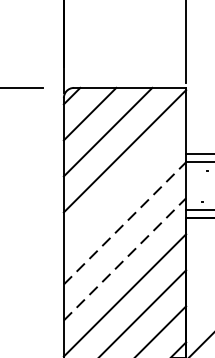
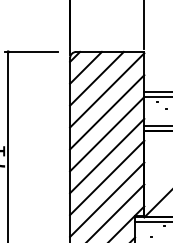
line: (125, 187) -> (107, 112), added
line: (125, 223) -> (107, 134), dashed -> solid
line: (125, 260) -> (107, 156), dashed -> solid

